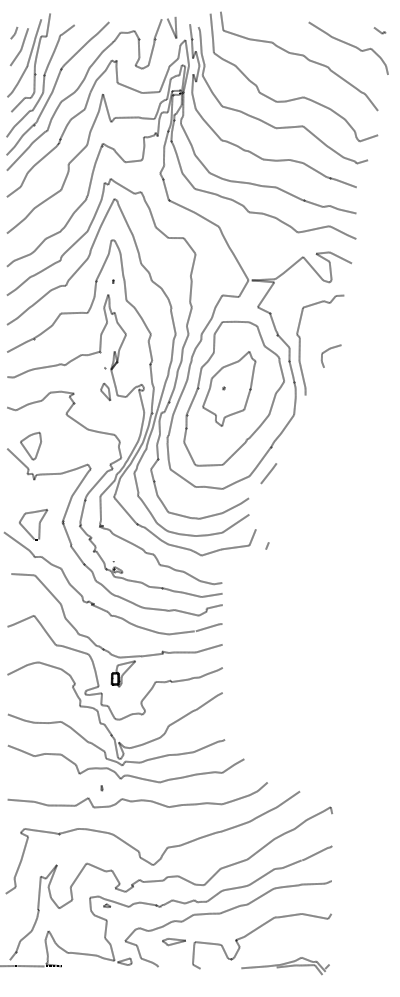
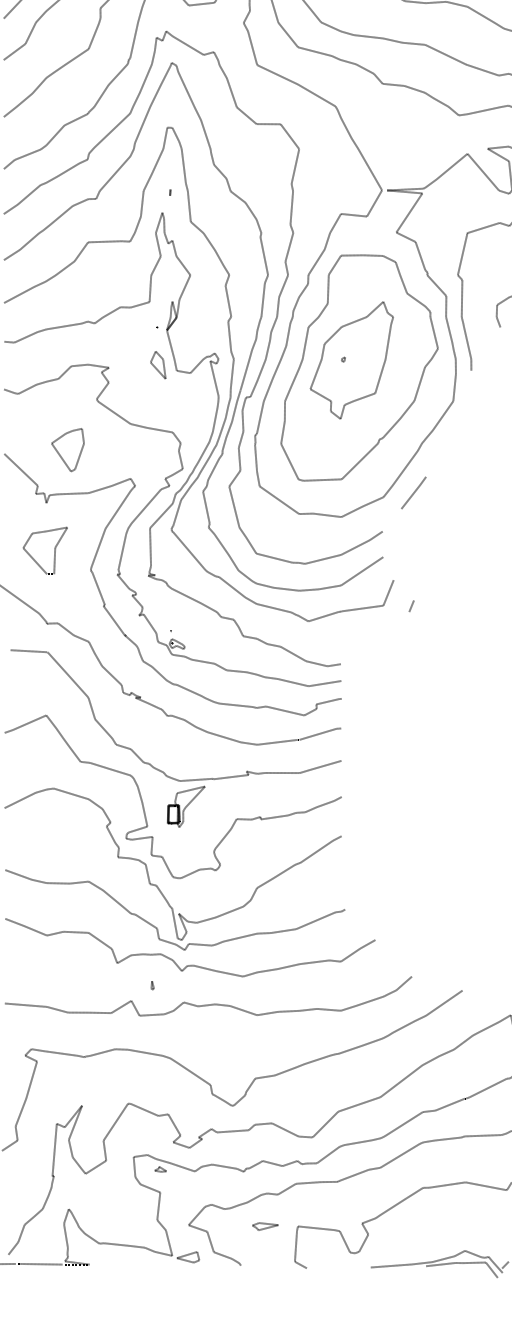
part: (30, 445) -> (67, 448), moved
part: (33, 524) -> (45, 550), moved
part: (173, 942) -> (264, 1227), size x0.7

